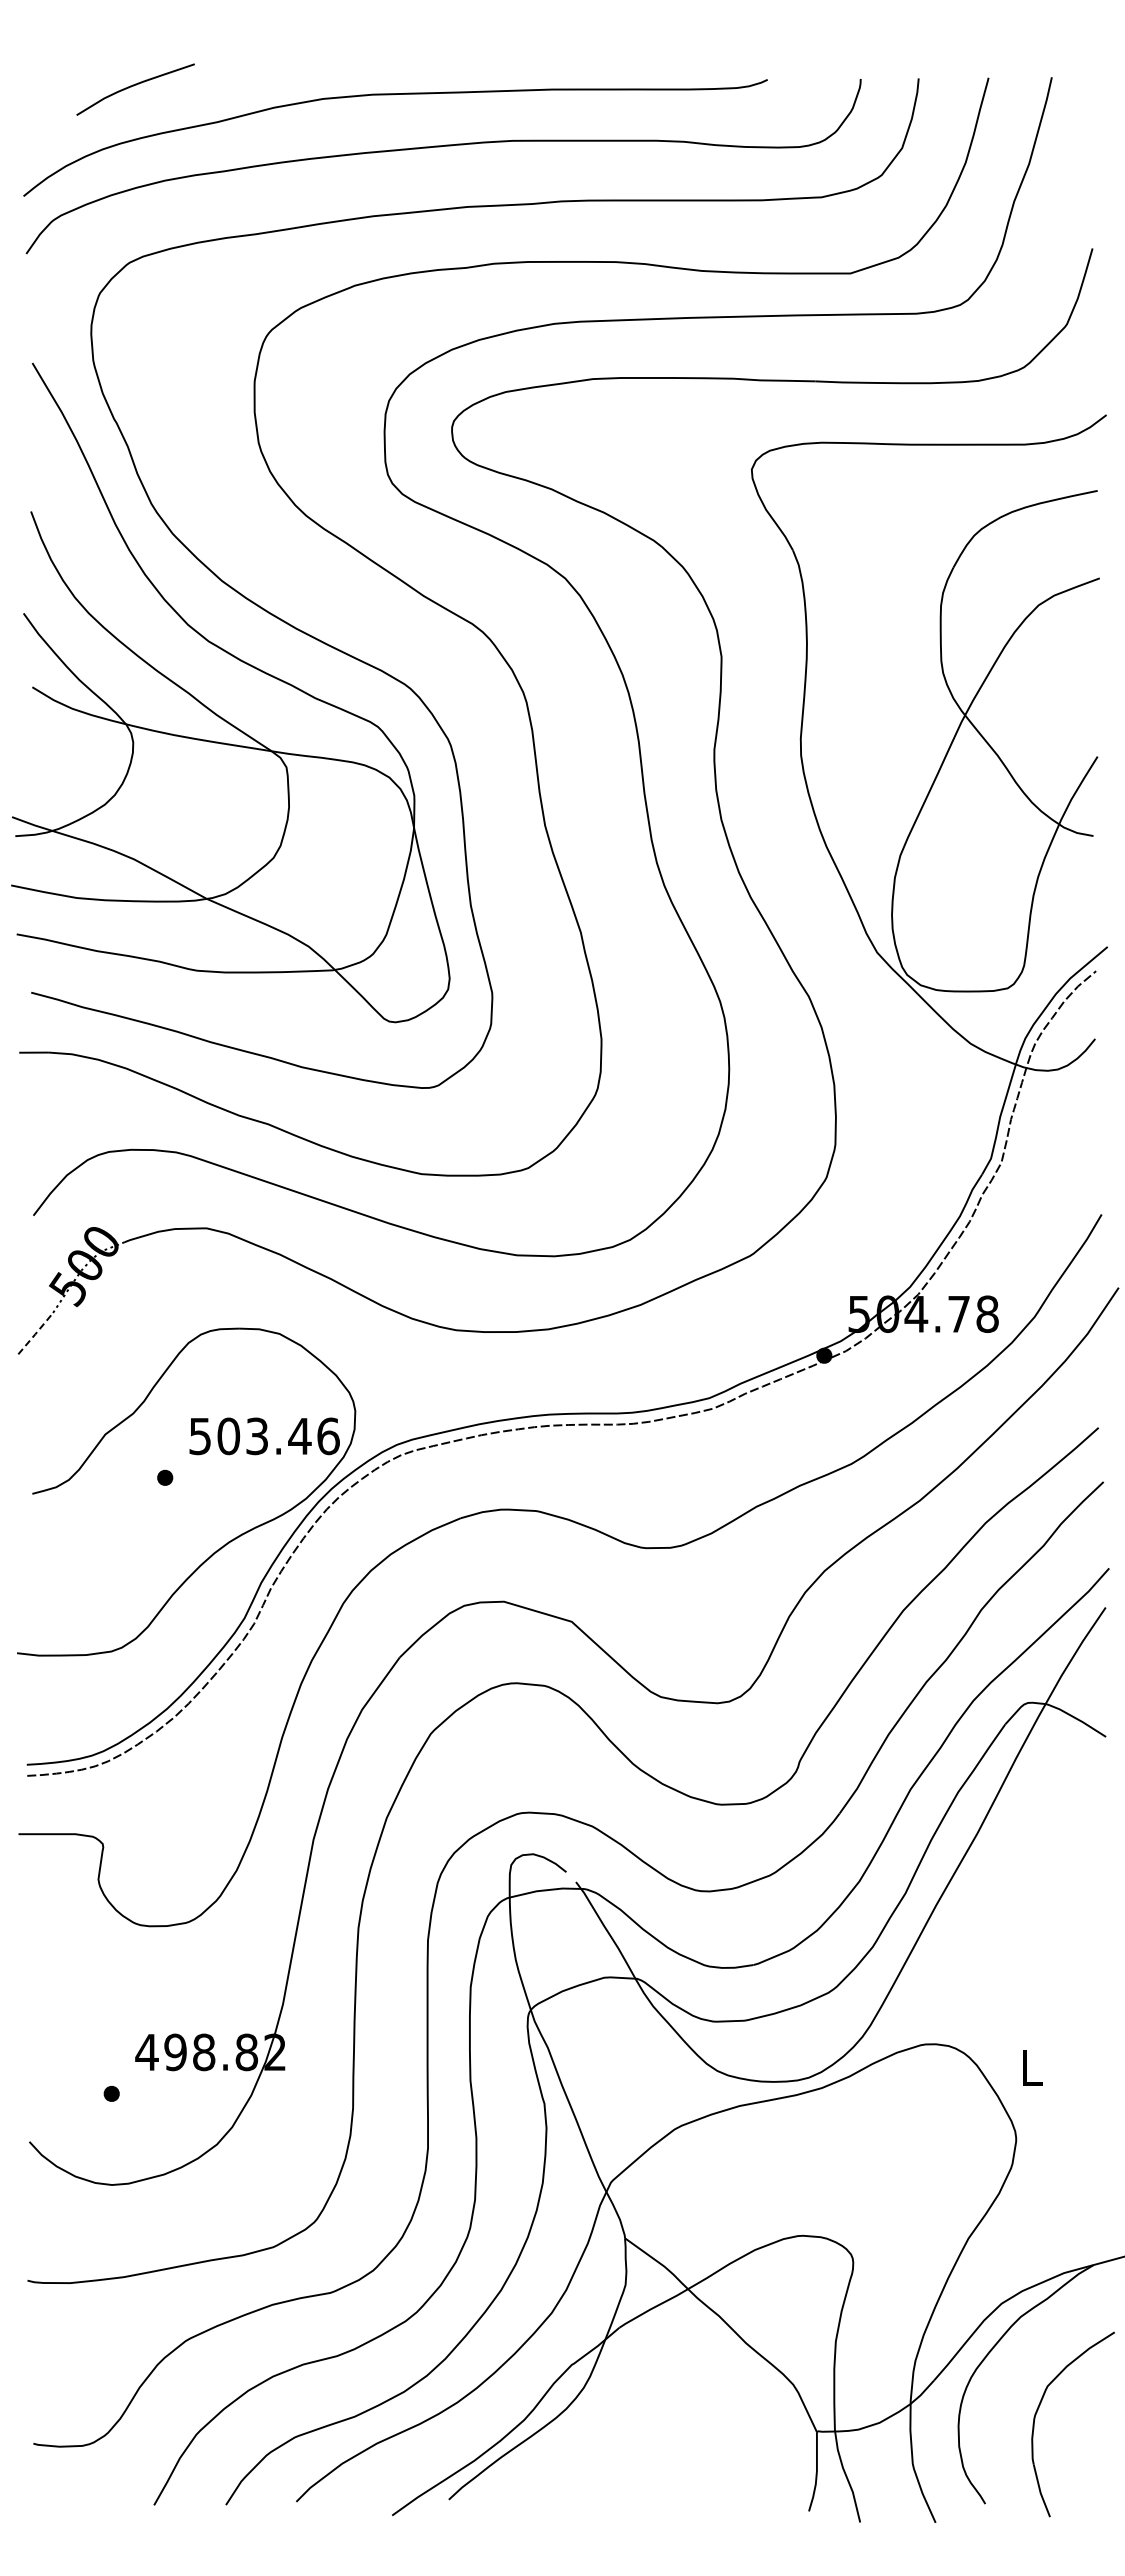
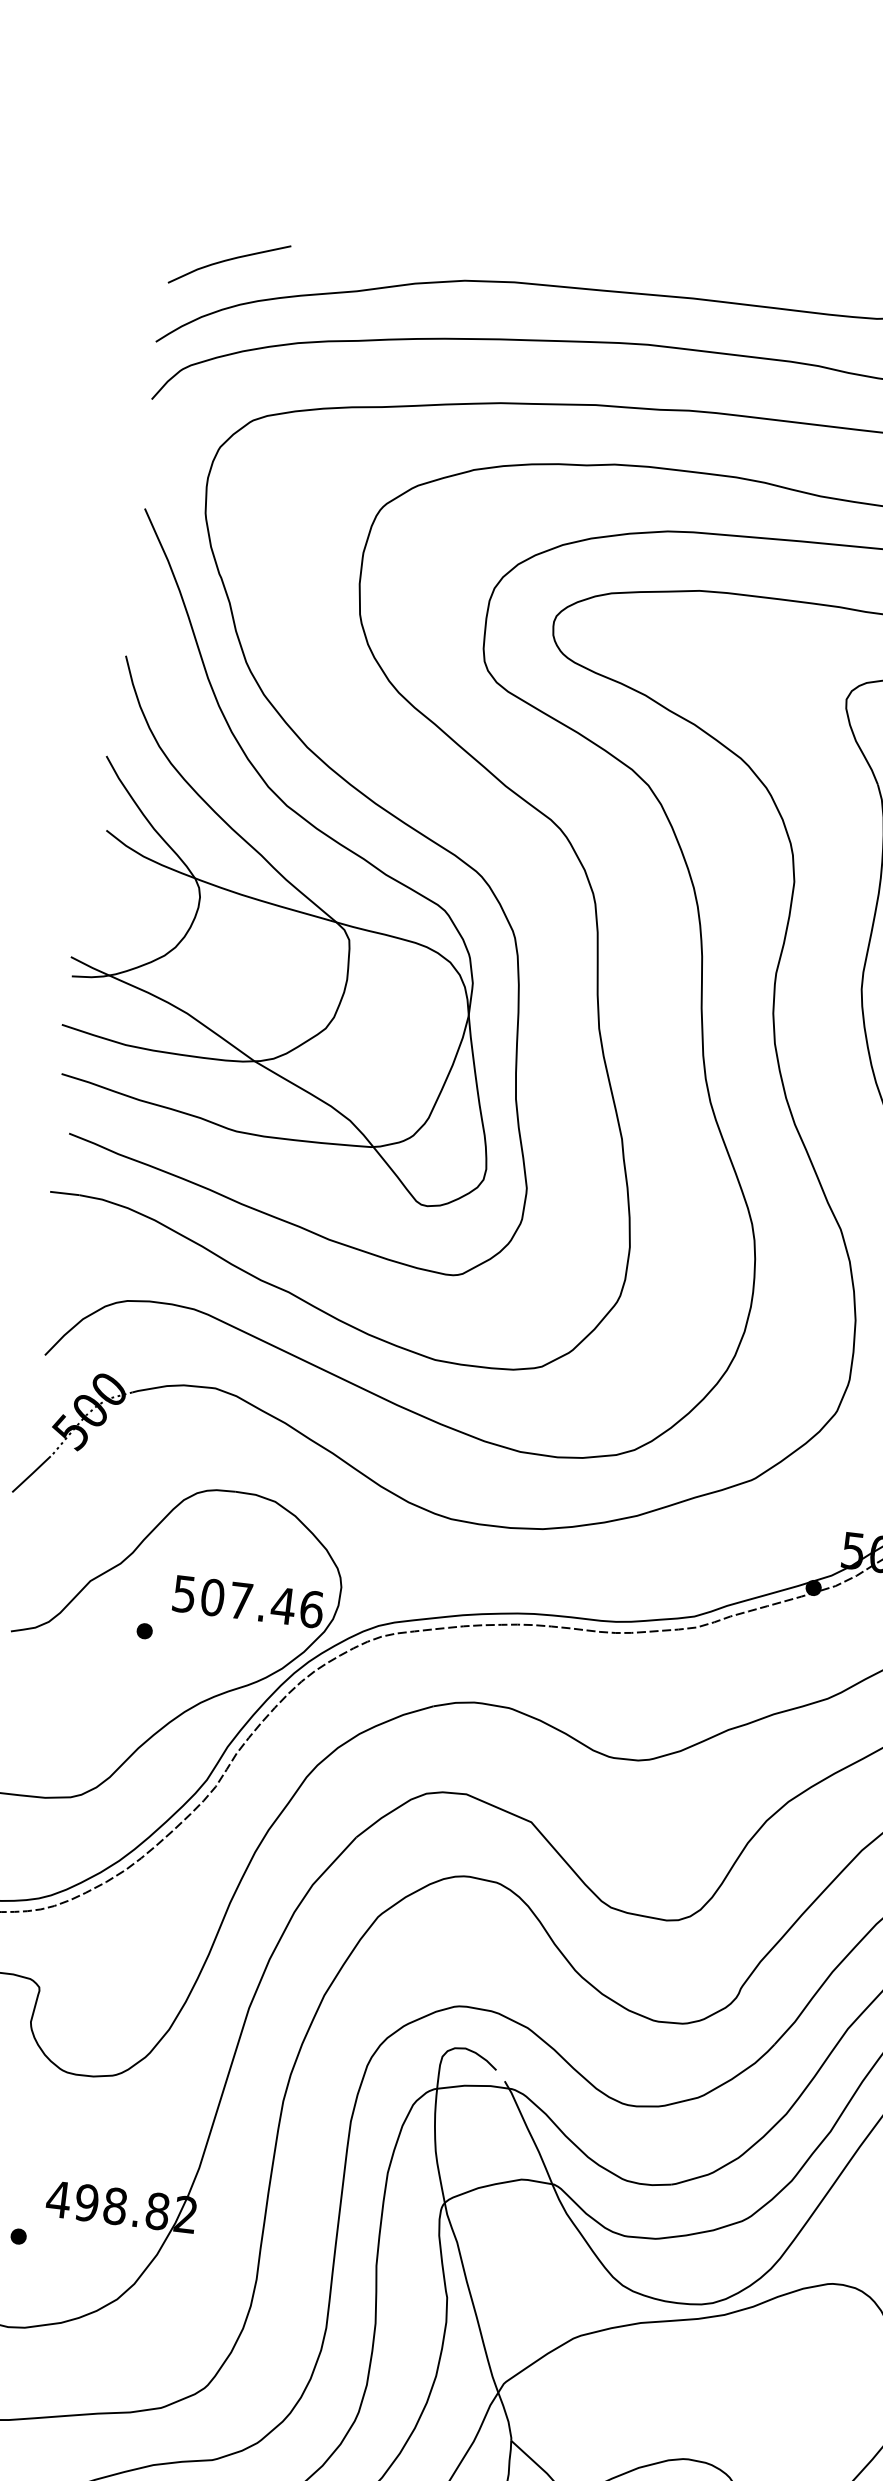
curve: (134, 86) -> (228, 261), moved
line: (34, 1335) -> (31, 1474), dashed -> solid
text: (256, 1436) -> (240, 1600), 503.46 -> 507.46

